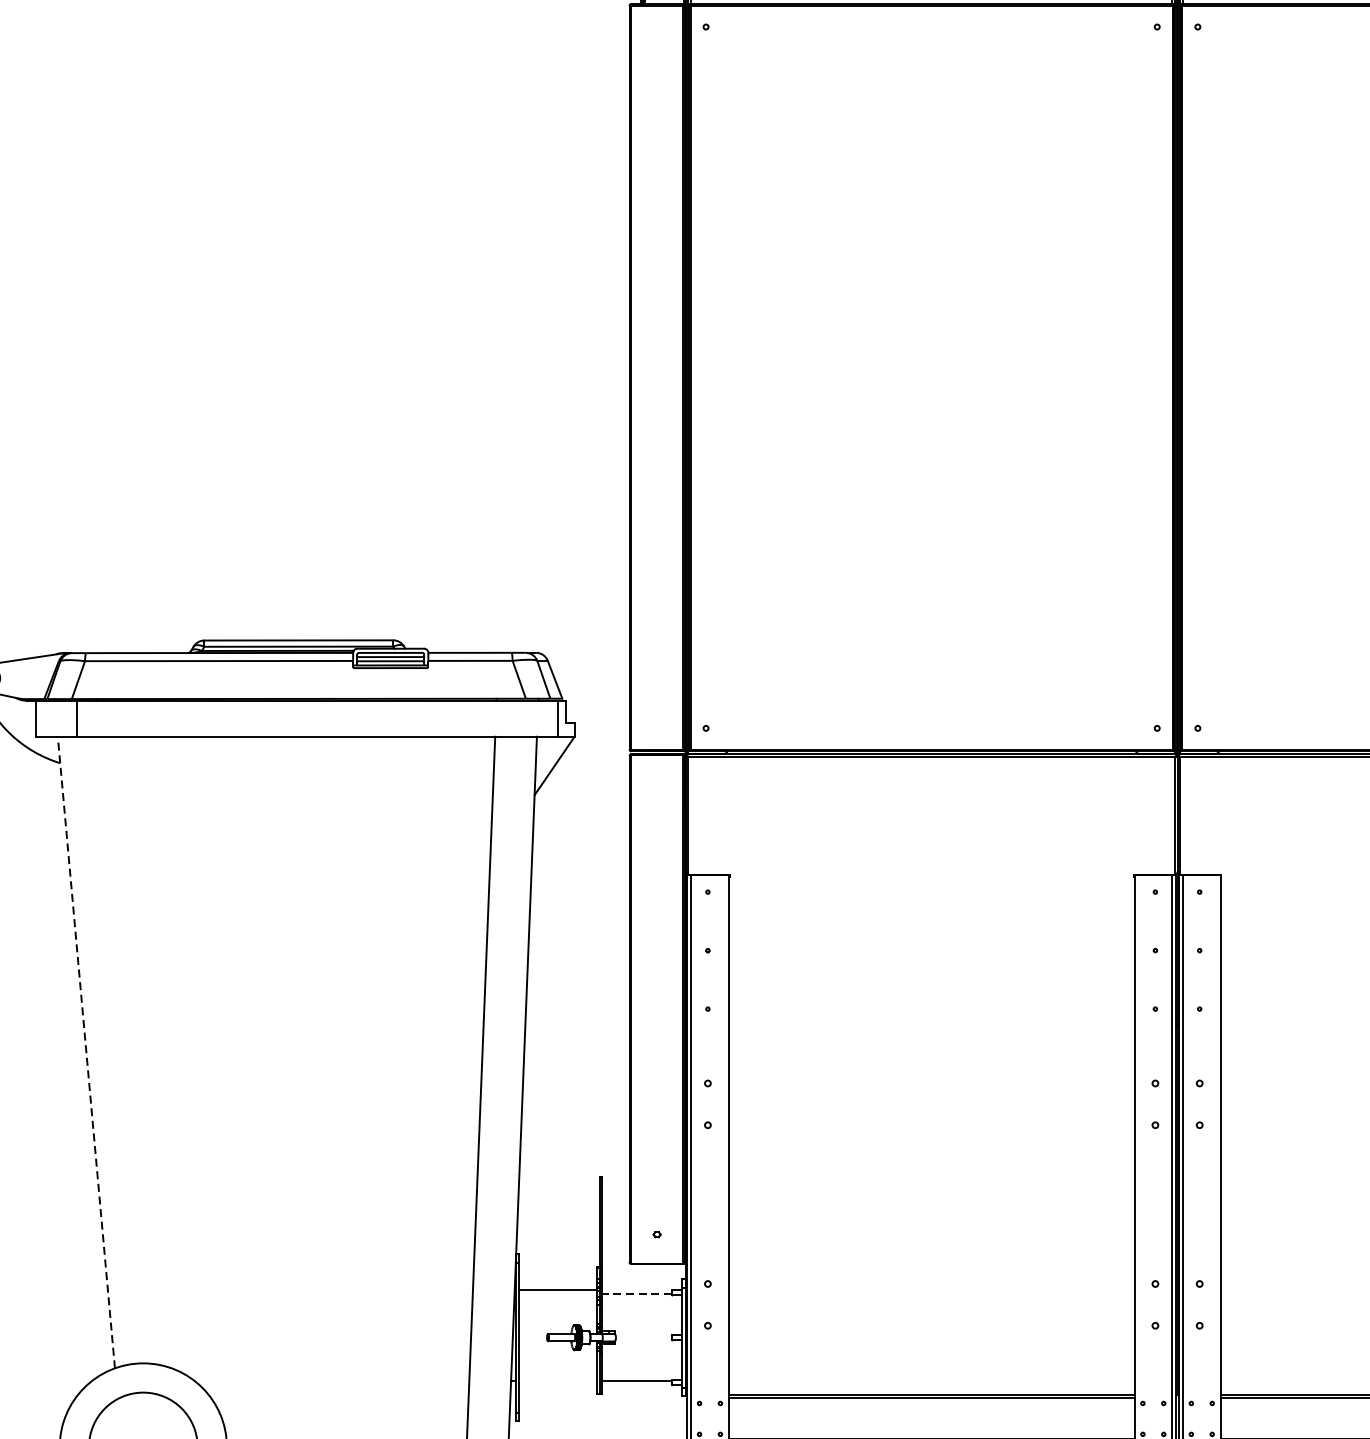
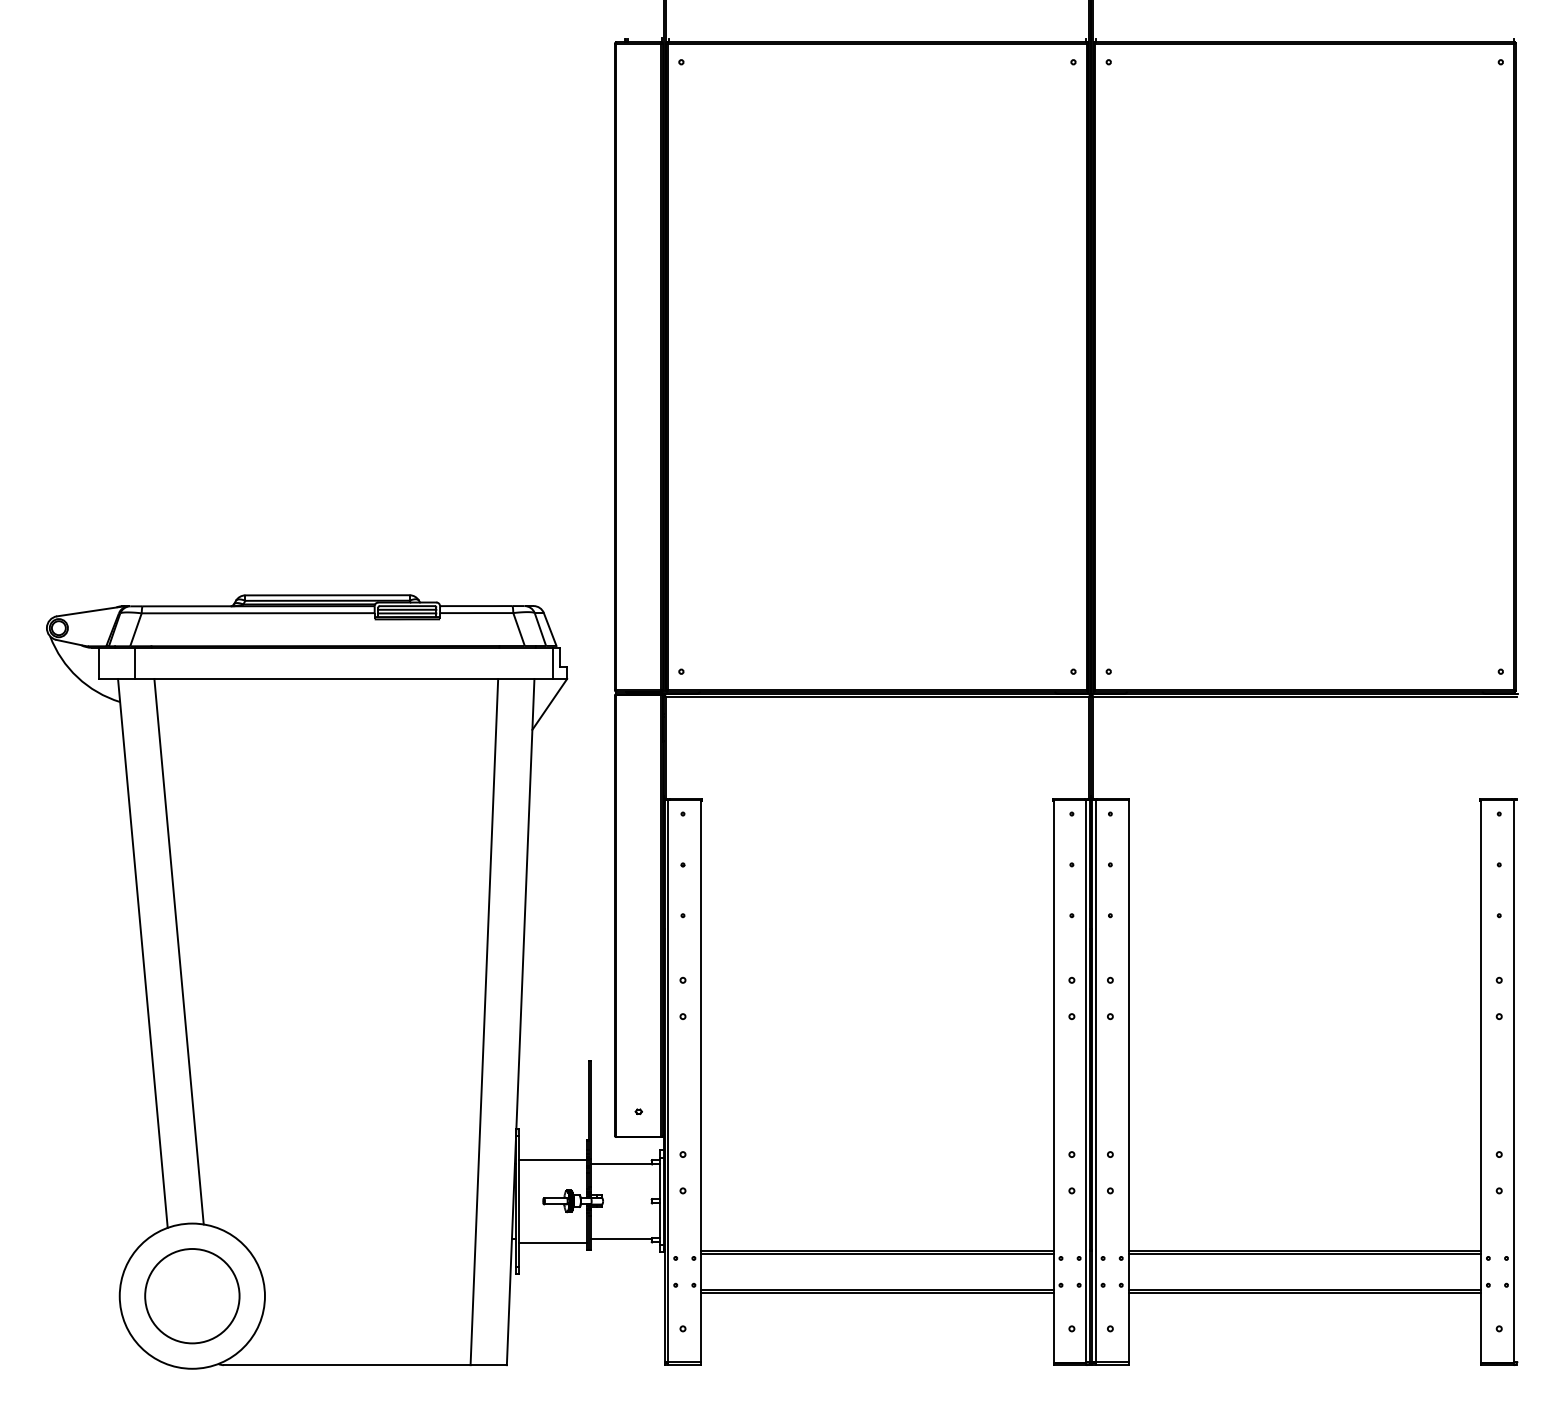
line: (127, 1050) -> (178, 951), added
line: (85, 1052) -> (142, 953), dashed -> solid
line: (635, 1294) -> (620, 1163), dashed -> solid
line: (557, 1385) -> (552, 1242), added

